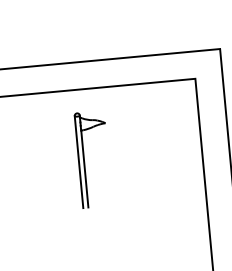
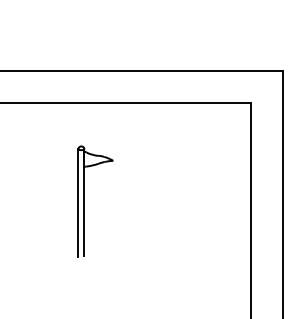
part: (84, 160) -> (84, 201), moved

